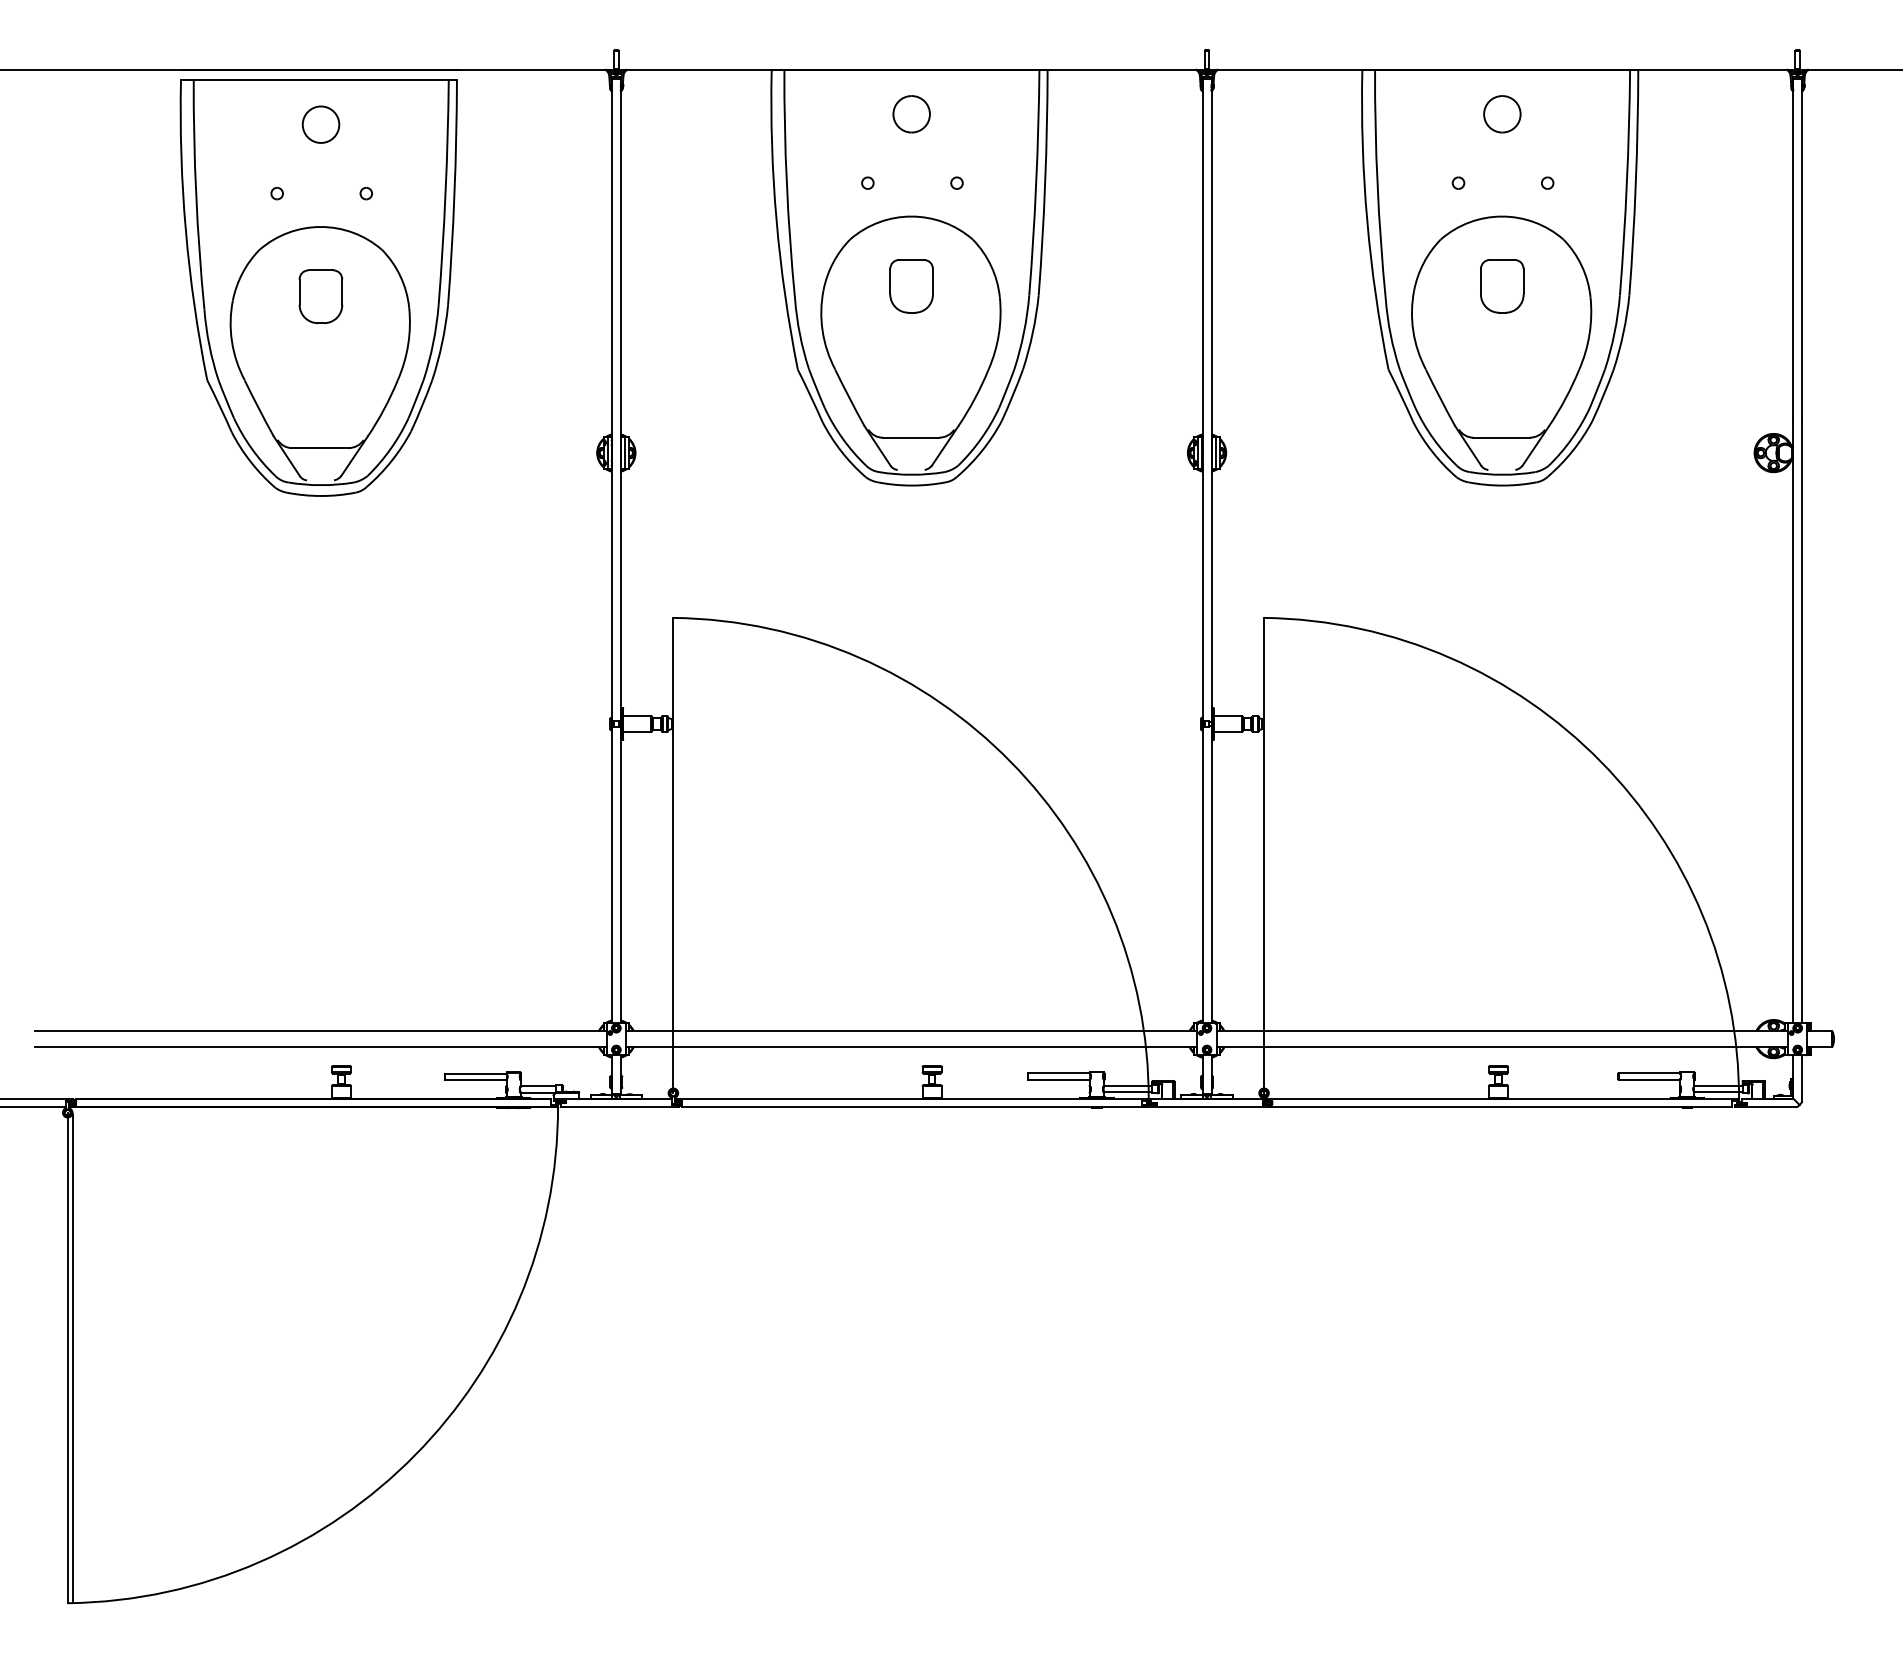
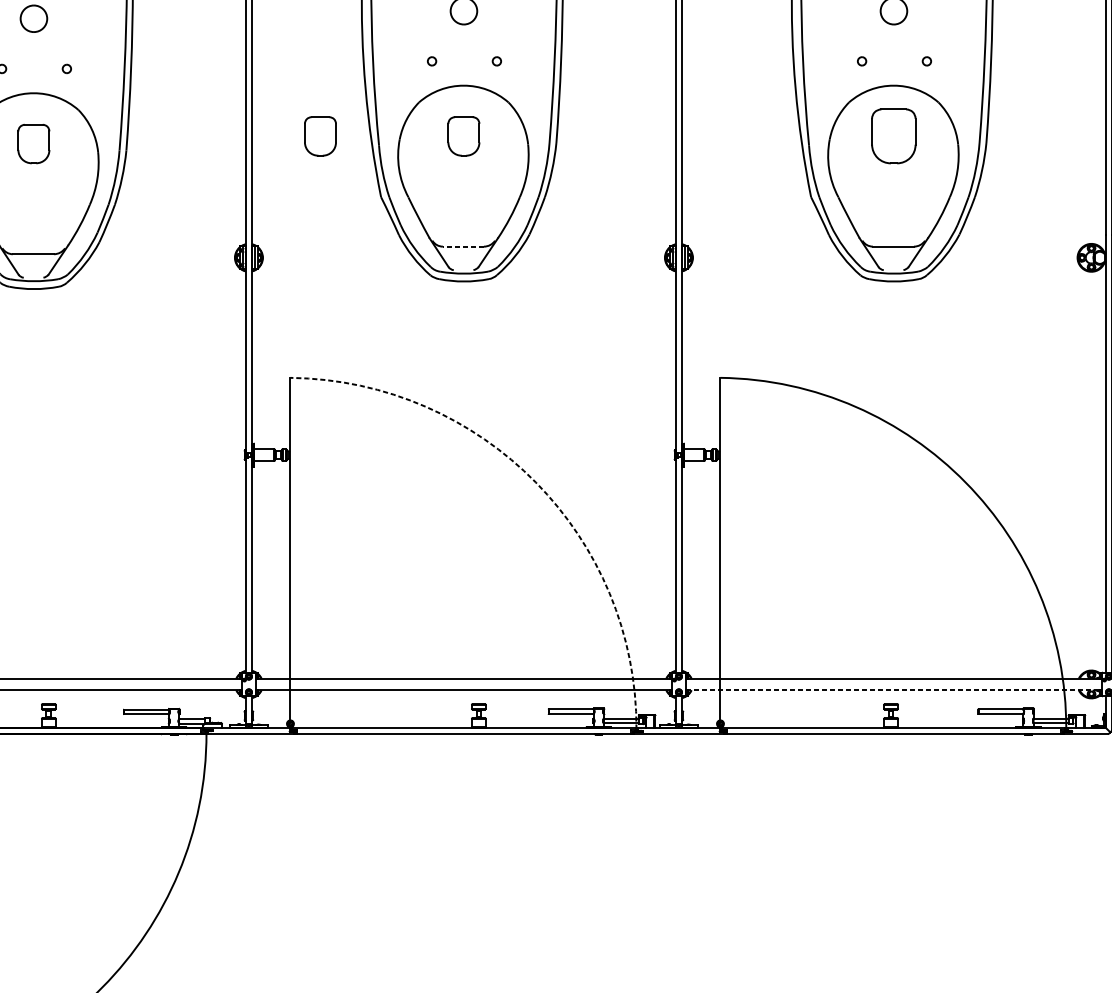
part: (714, 286) -> (320, 136), added
part: (1502, 286) -> (894, 136), size x1.4
line: (910, 437) -> (463, 246), solid -> dashed
arc: (1010, 761) -> (535, 482), solid -> dashed
line: (1502, 1047) -> (894, 690), solid -> dashed

